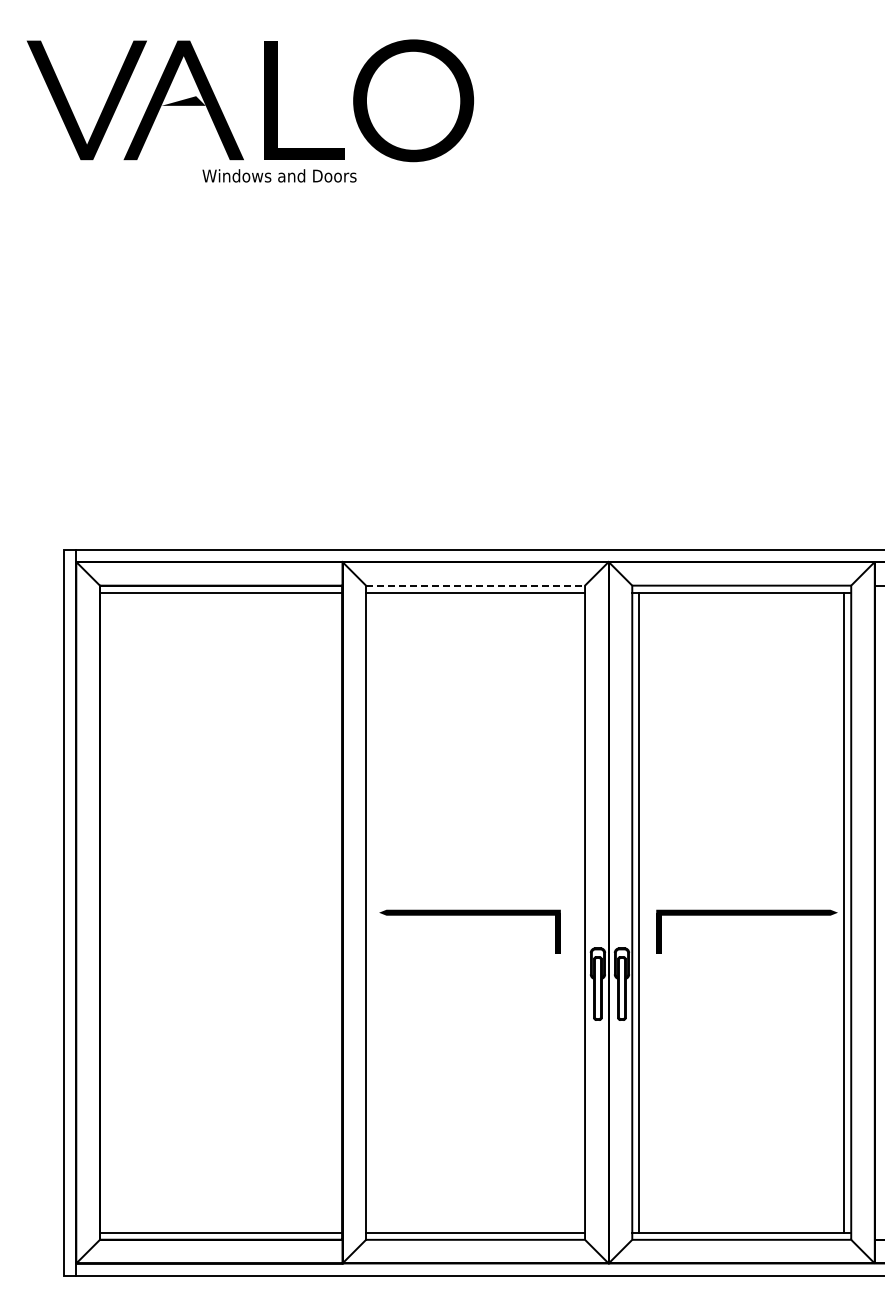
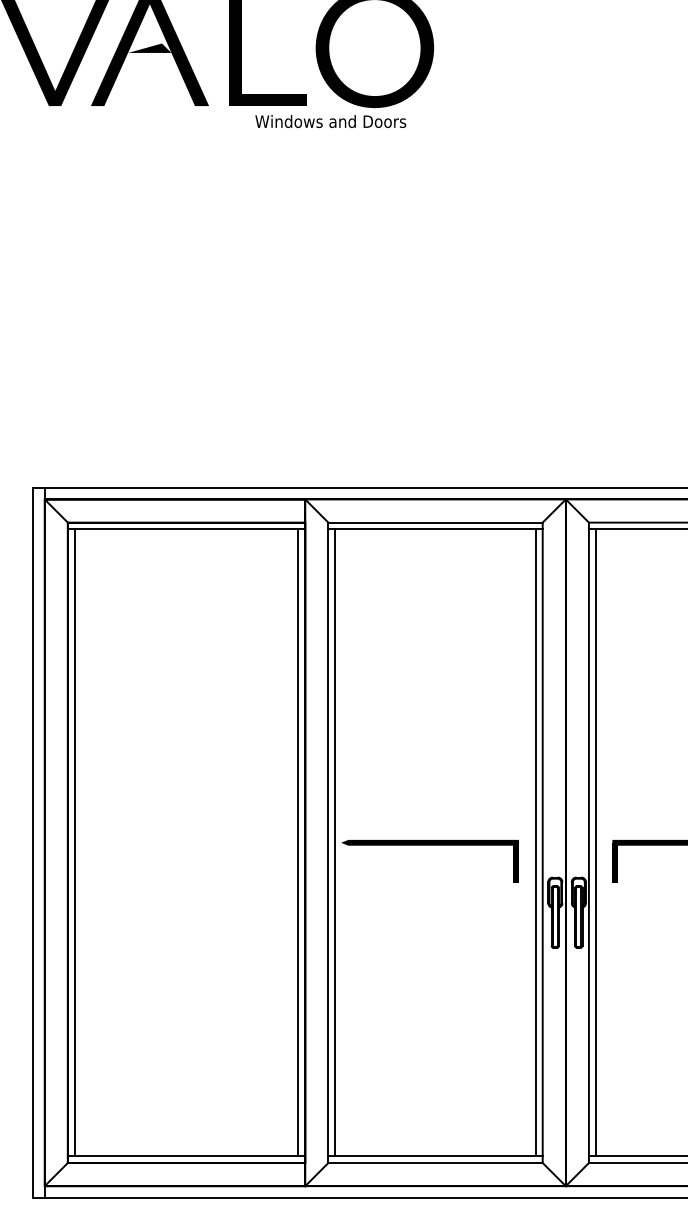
text: (279, 175) -> (330, 121), moved
line: (476, 585) -> (436, 522), dashed -> solid
line: (106, 912) -> (74, 842), added
line: (335, 912) -> (298, 842), added
line: (373, 912) -> (335, 842), added
line: (578, 912) -> (536, 842), added

